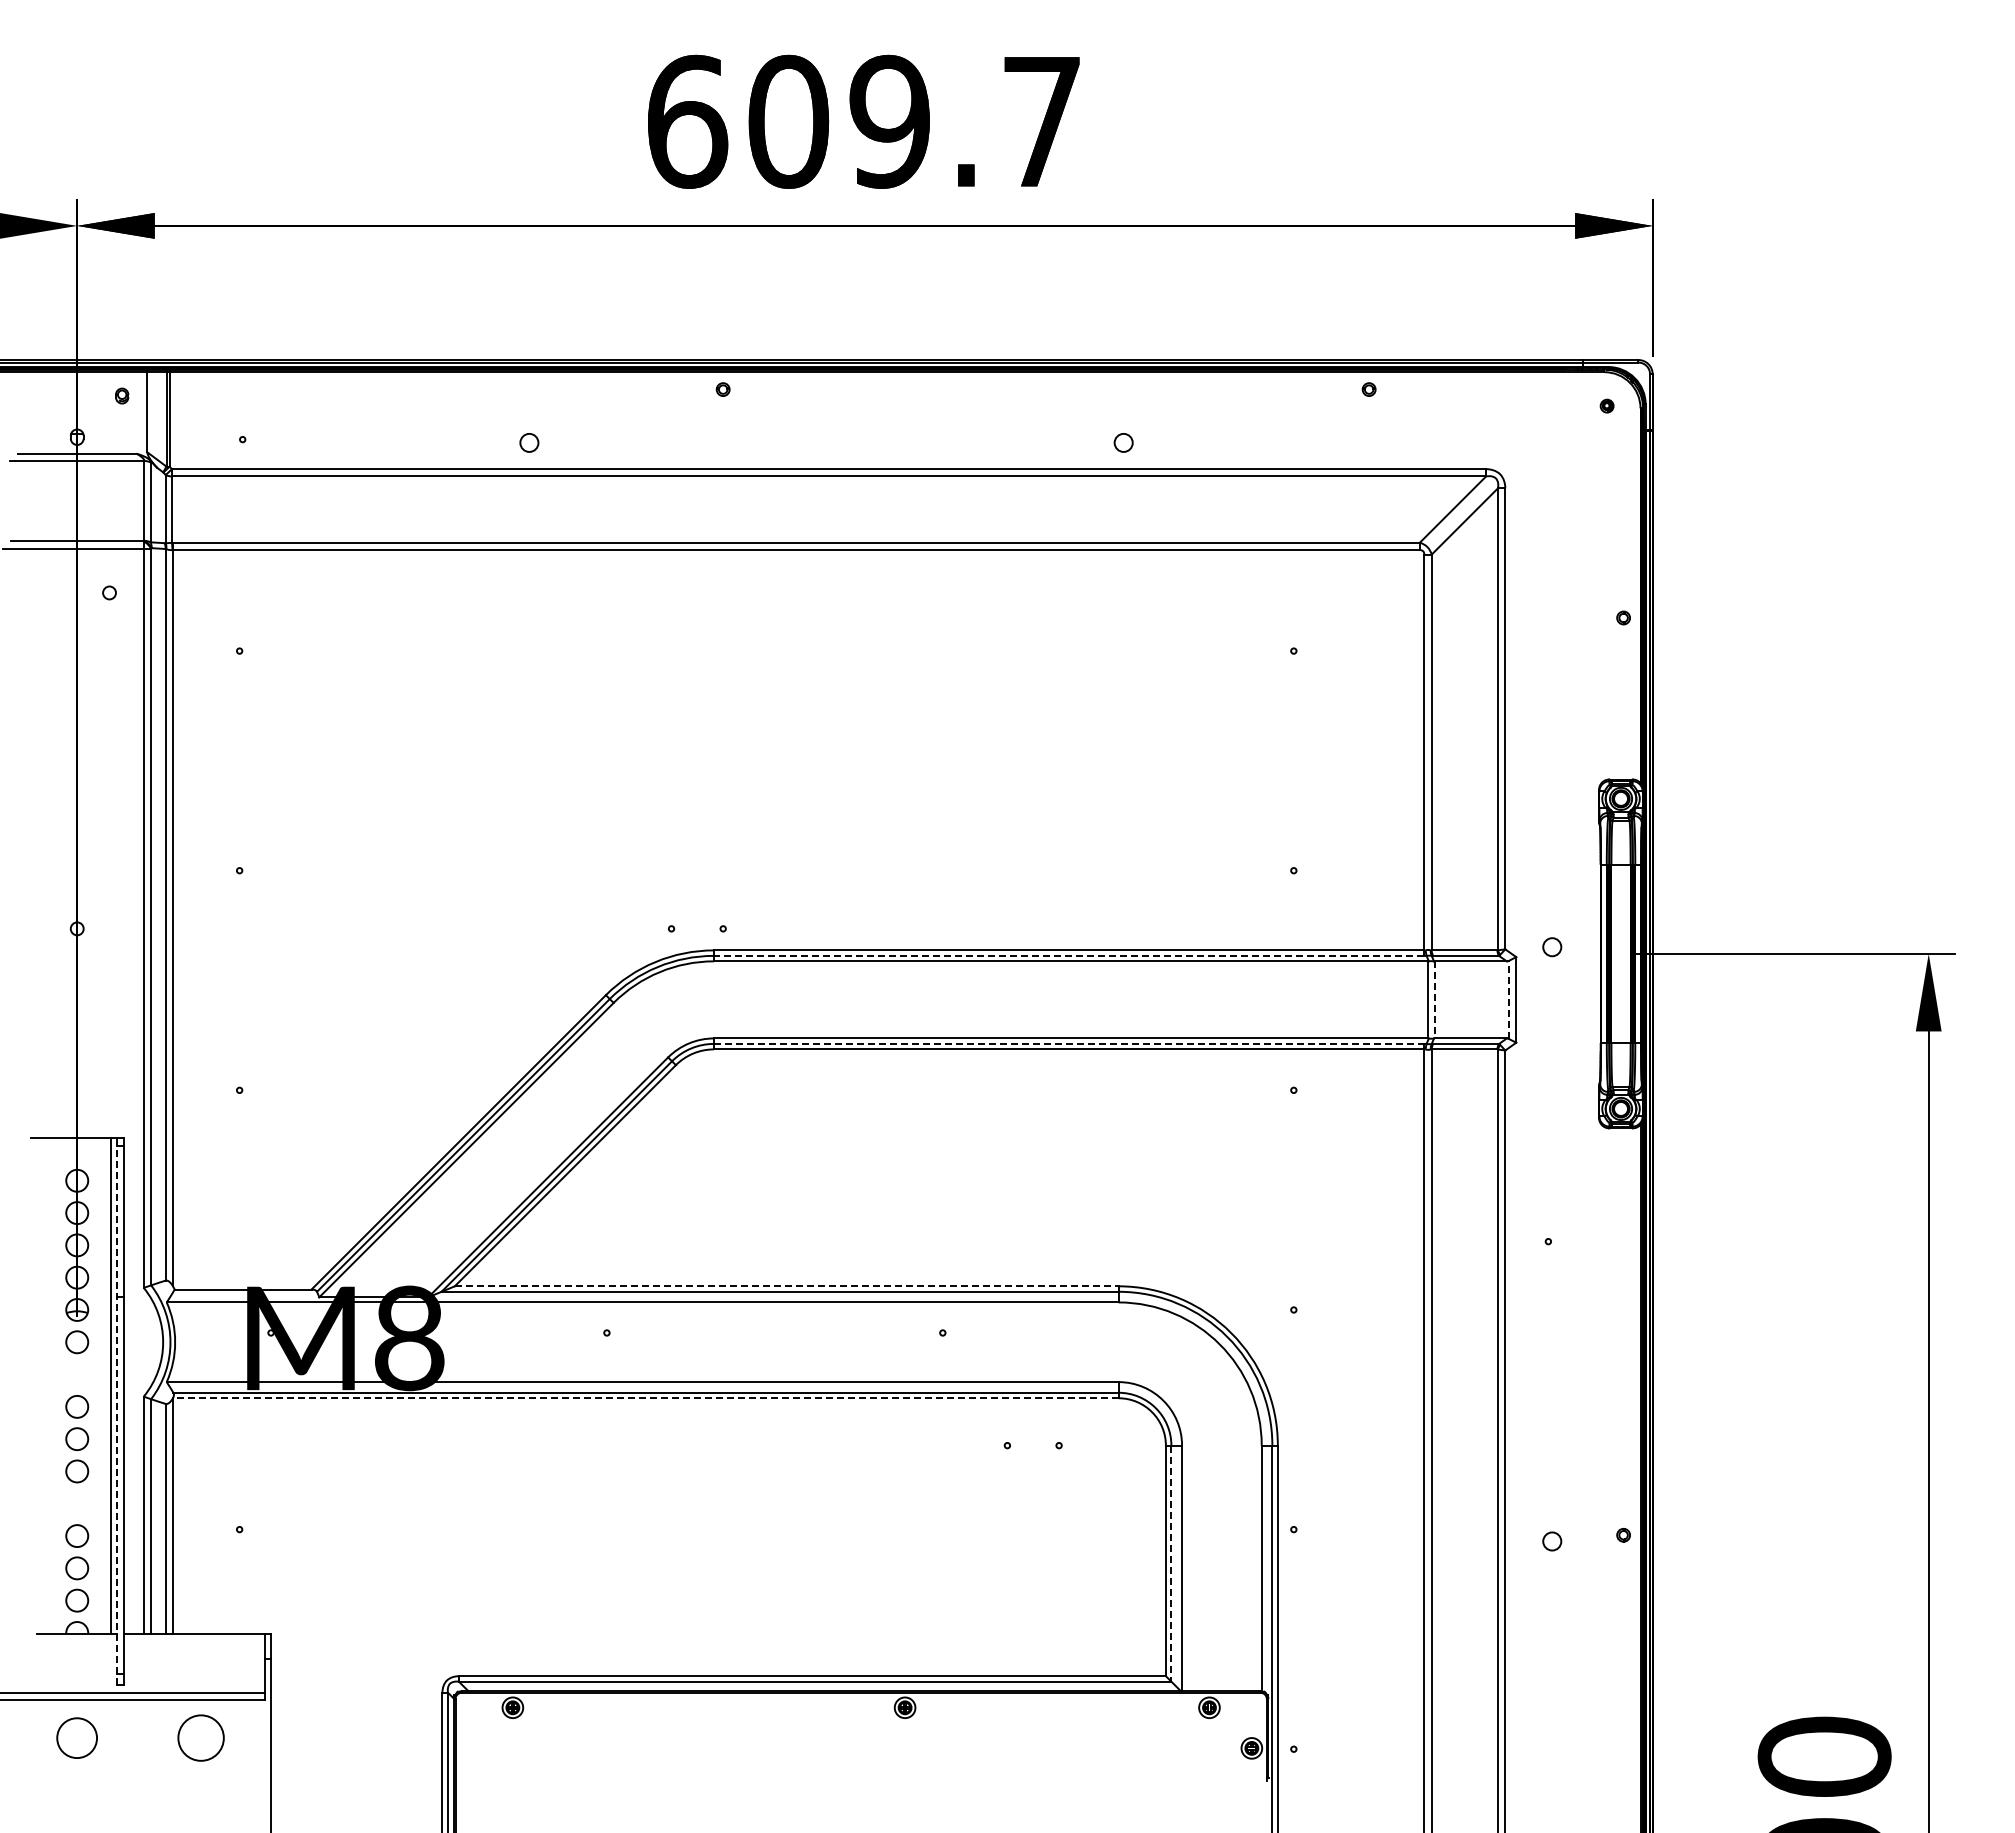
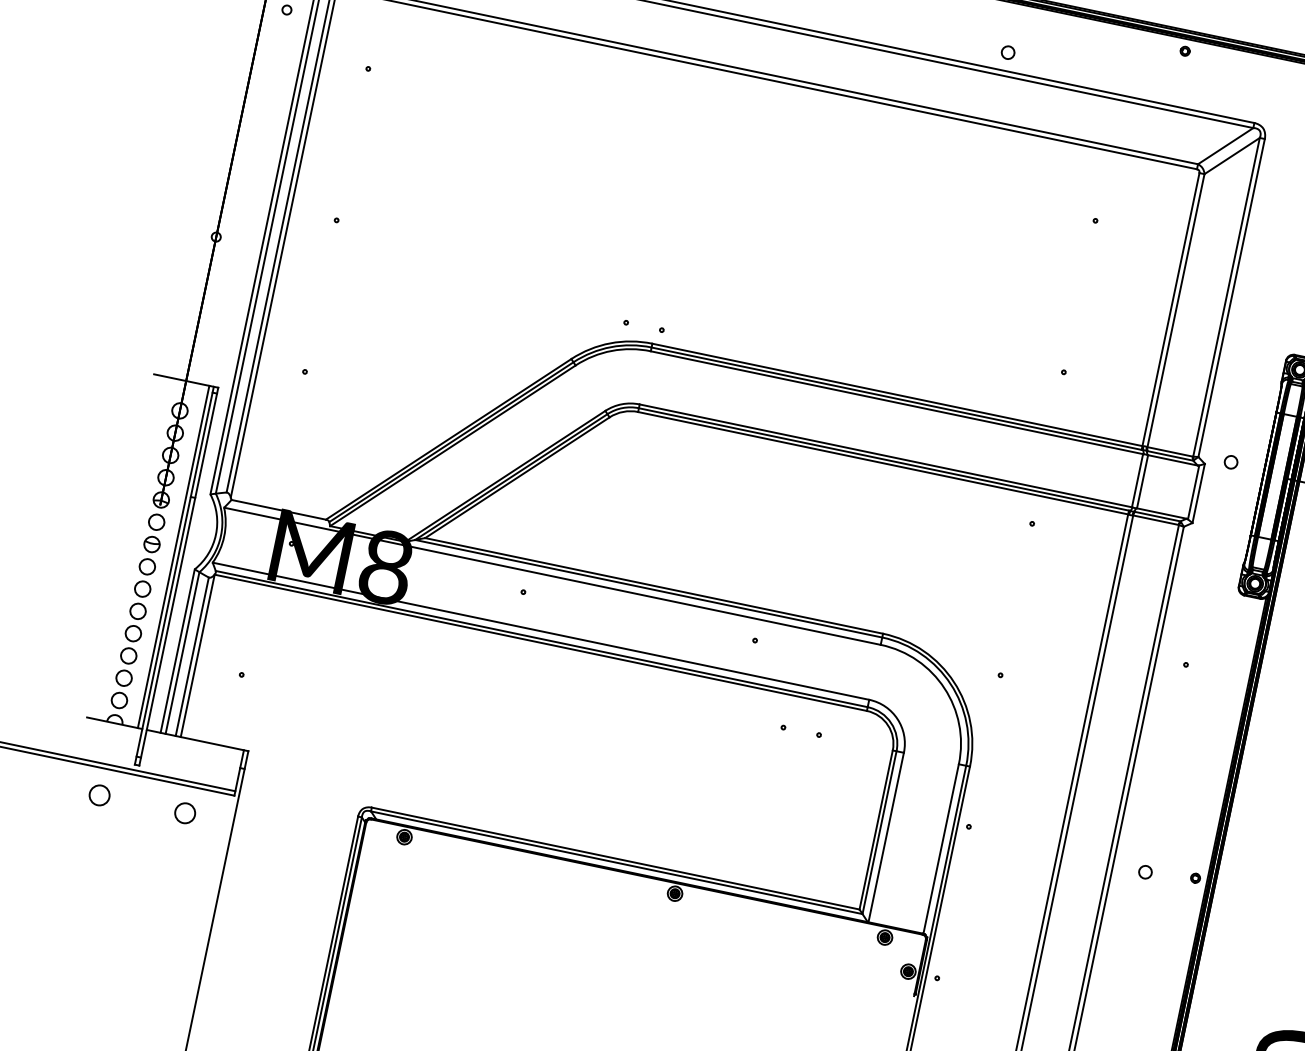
line: (1068, 955) -> (896, 398), dashed -> solid
line: (1434, 999) -> (1142, 481), dashed -> solid
line: (1508, 999) -> (1193, 492), dashed -> solid
line: (1069, 1043) -> (884, 459), dashed -> solid
line: (786, 1286) -> (653, 586), dashed -> solid
part: (77, 1374) -> (152, 544), added
line: (645, 1398) -> (540, 642), dashed -> solid
line: (117, 1411) -> (174, 575), dashed -> solid
circle: (77, 1503) -> (133, 633), added
line: (1171, 1564) -> (879, 833), dashed -> solid
circle: (77, 1738) -> (99, 795), size x0.71
circle: (201, 1738) -> (185, 813), size x0.62

